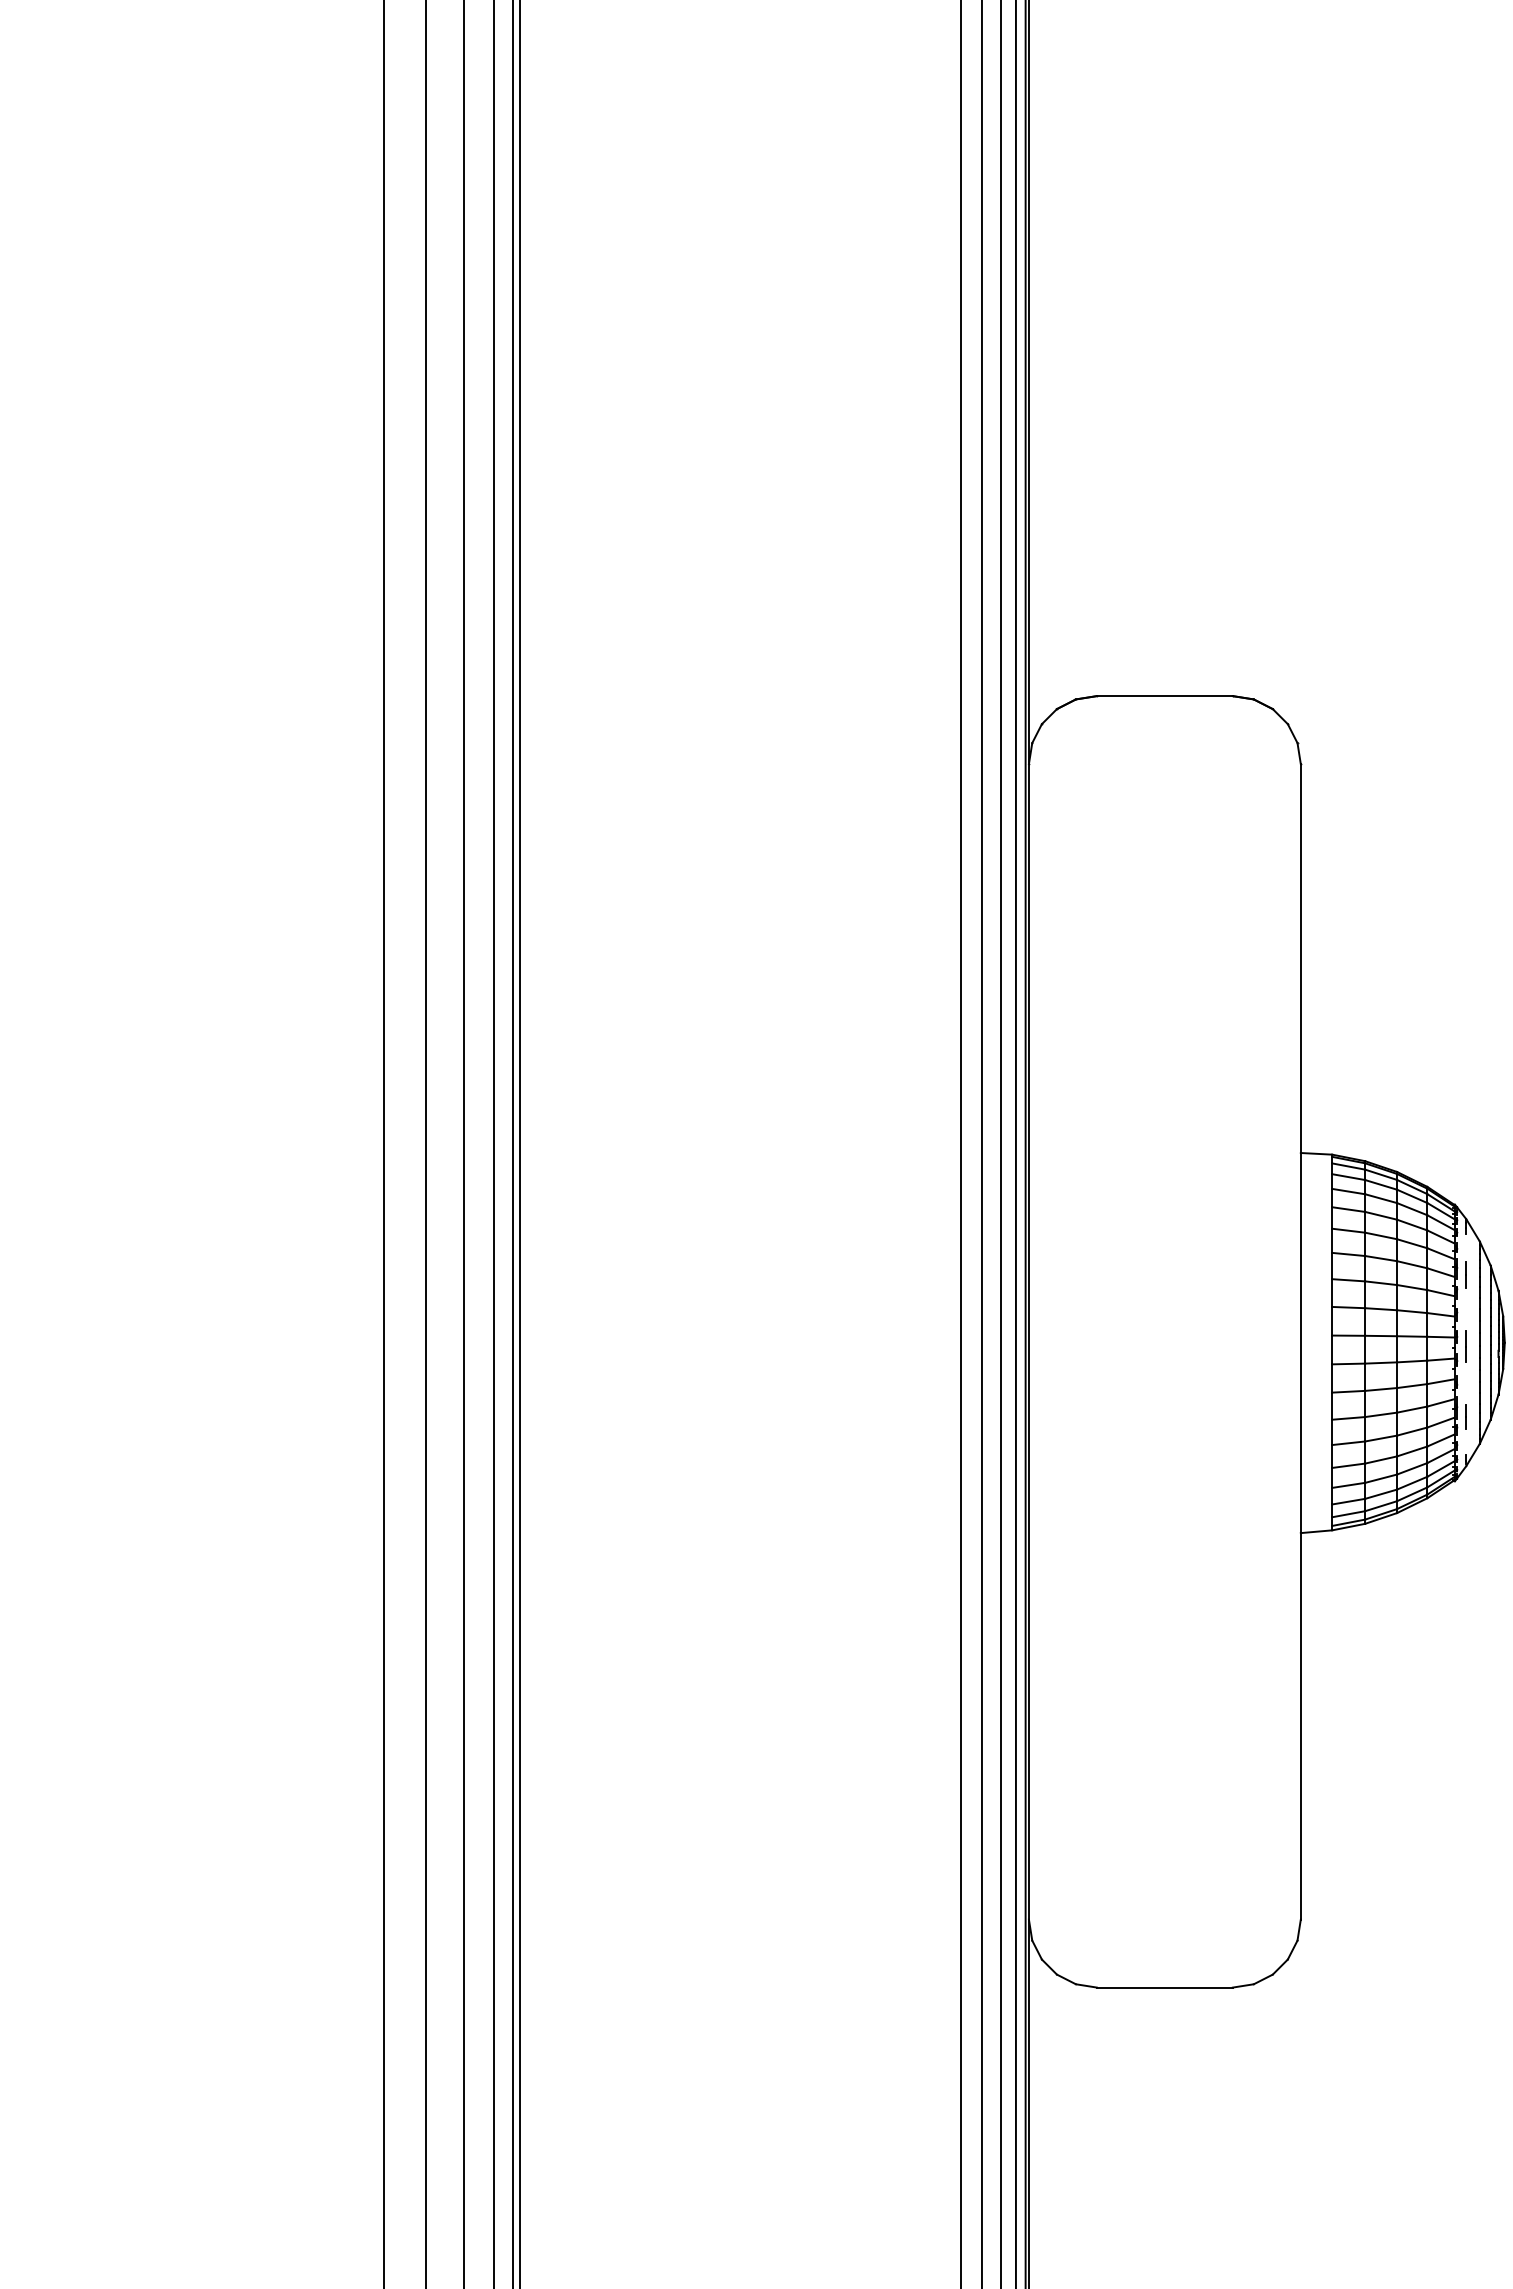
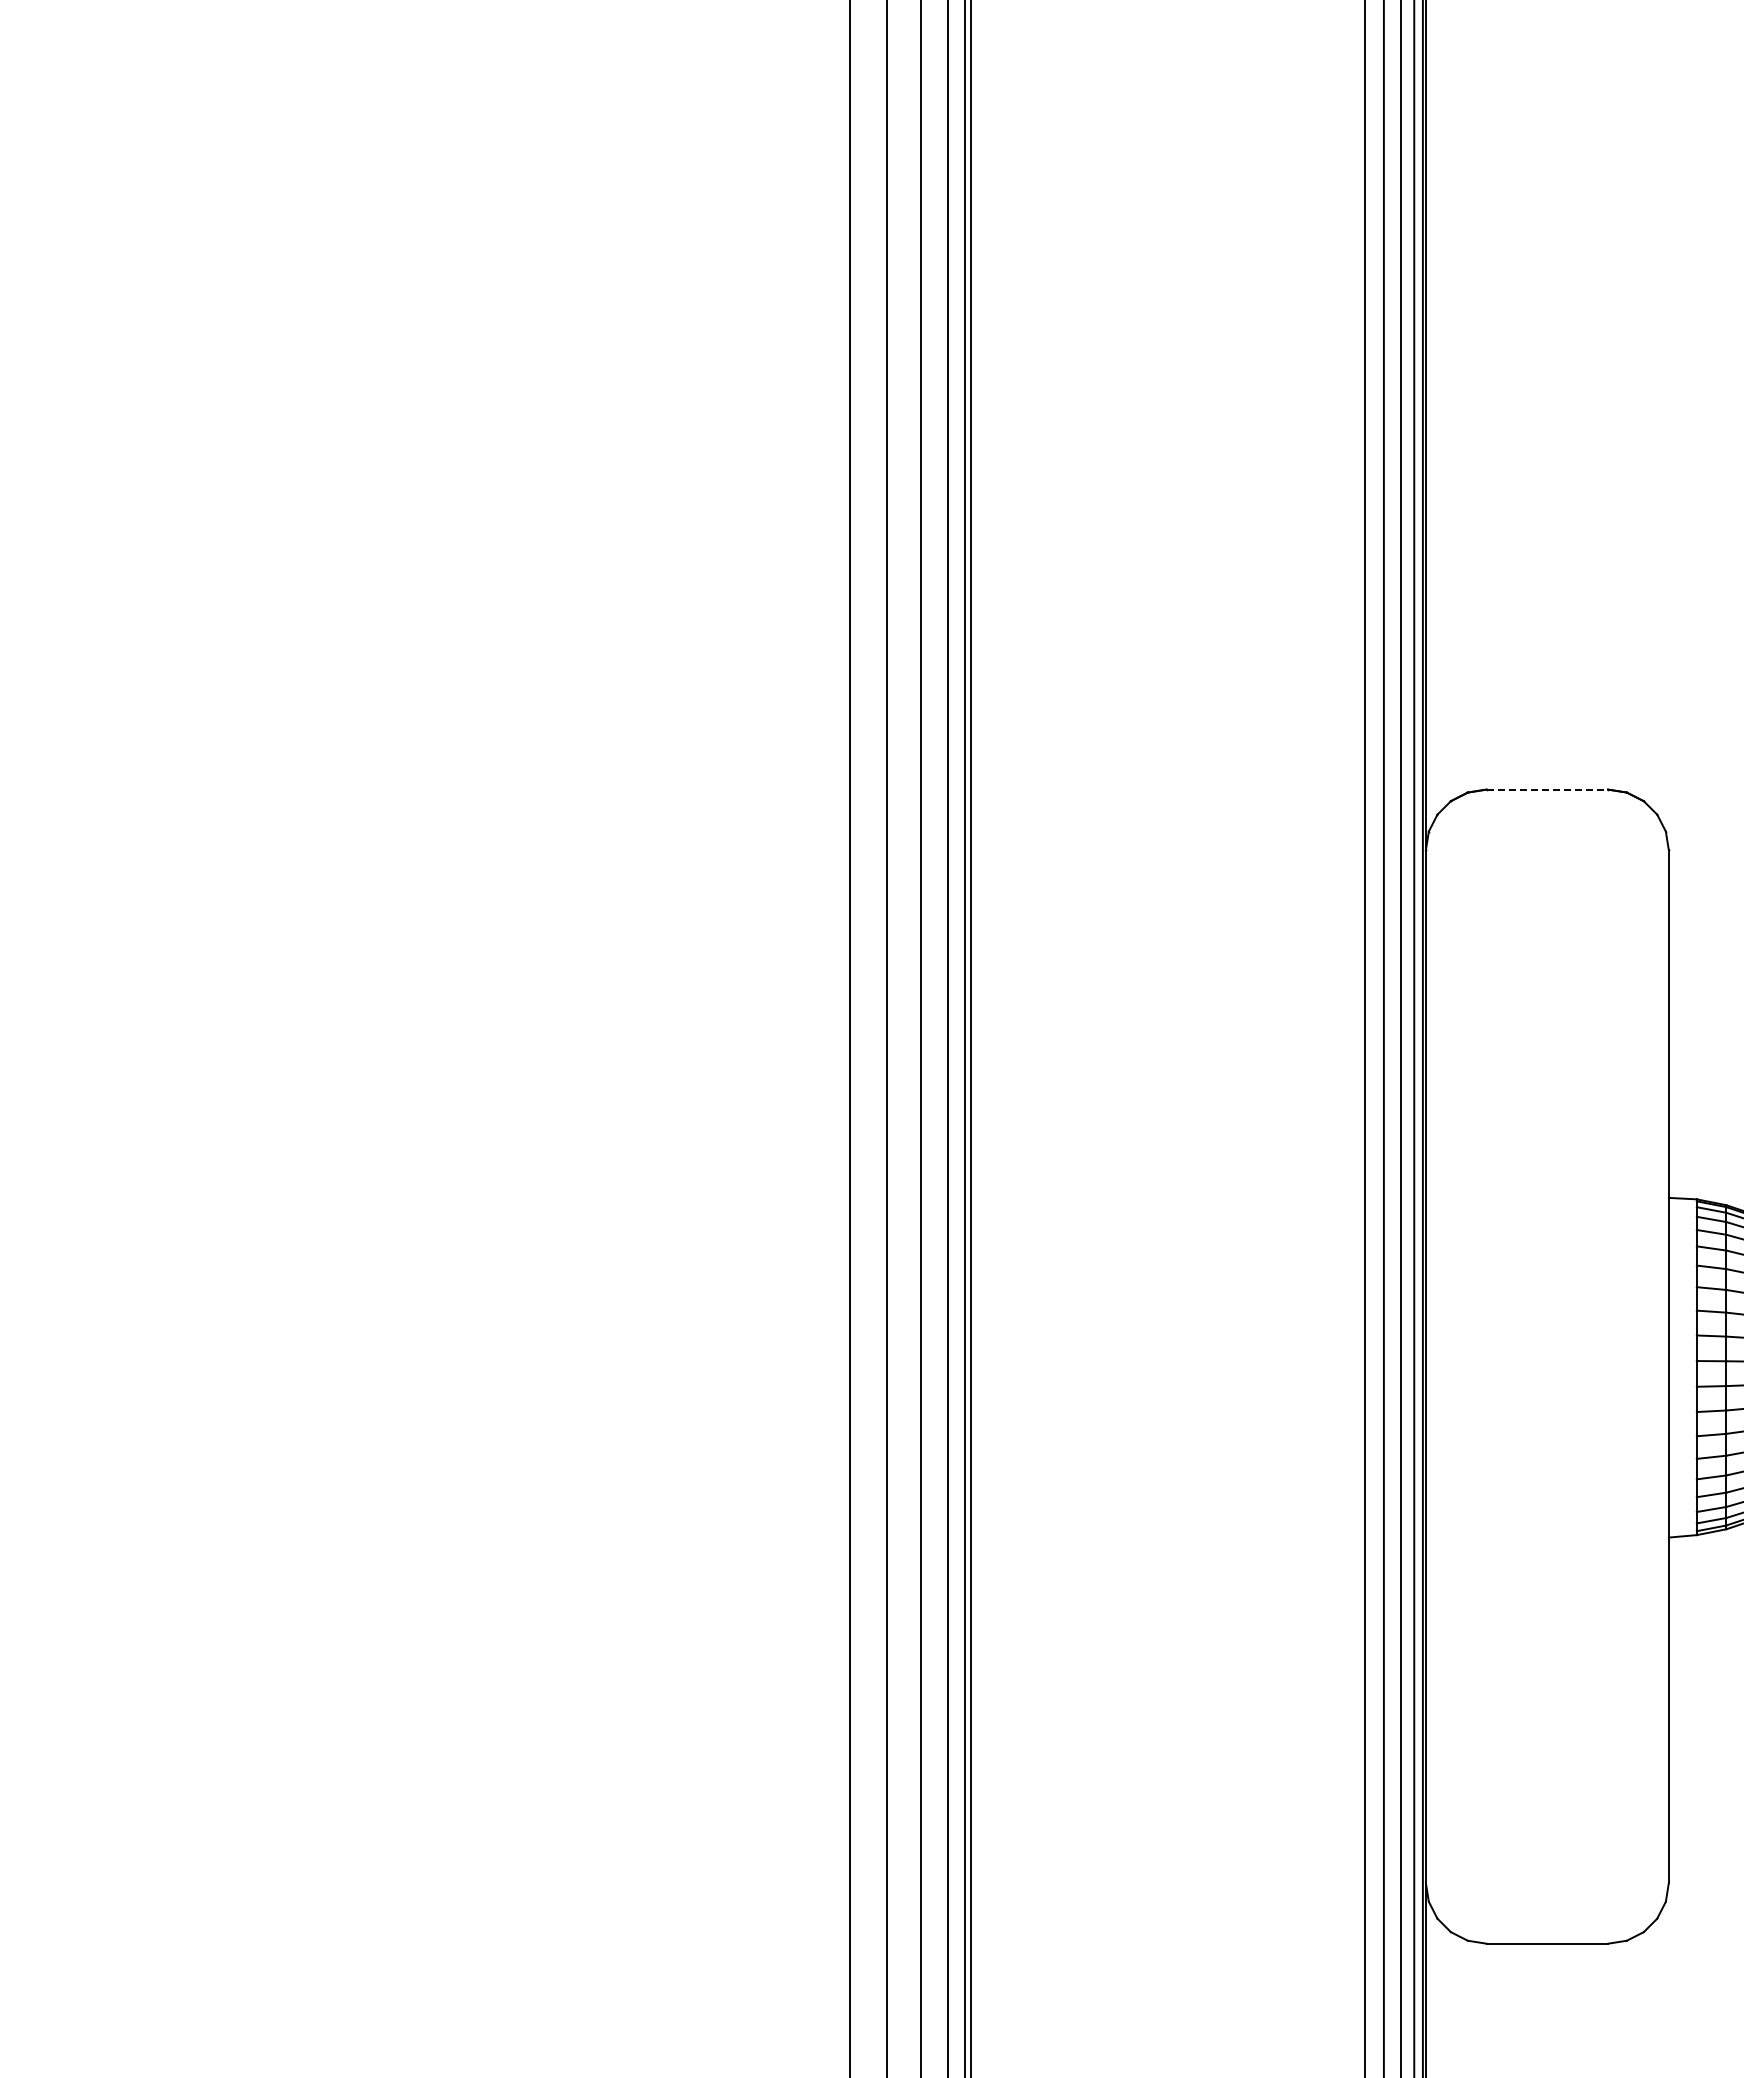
line: (1165, 696) -> (1547, 789), solid -> dashed

